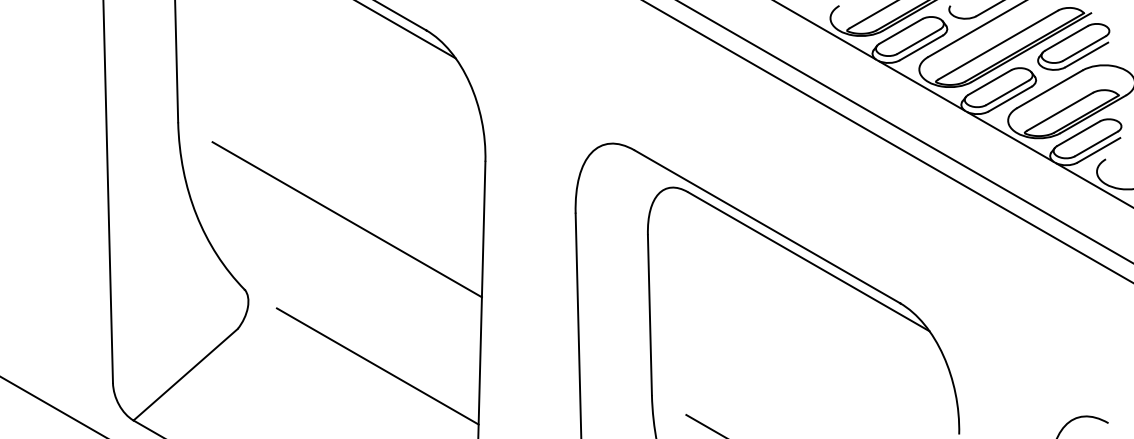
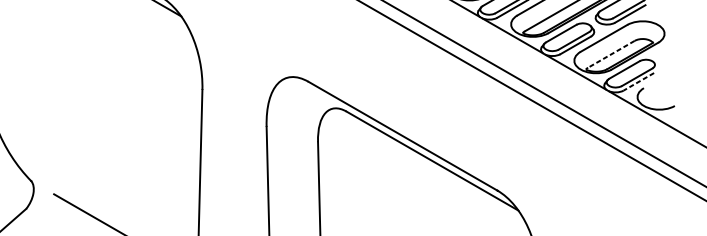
line: (1060, 111) -> (611, 54), solid -> dashed
line: (1098, 150) -> (638, 81), solid -> dashed
line: (346, 219) -> (103, 131), removed

